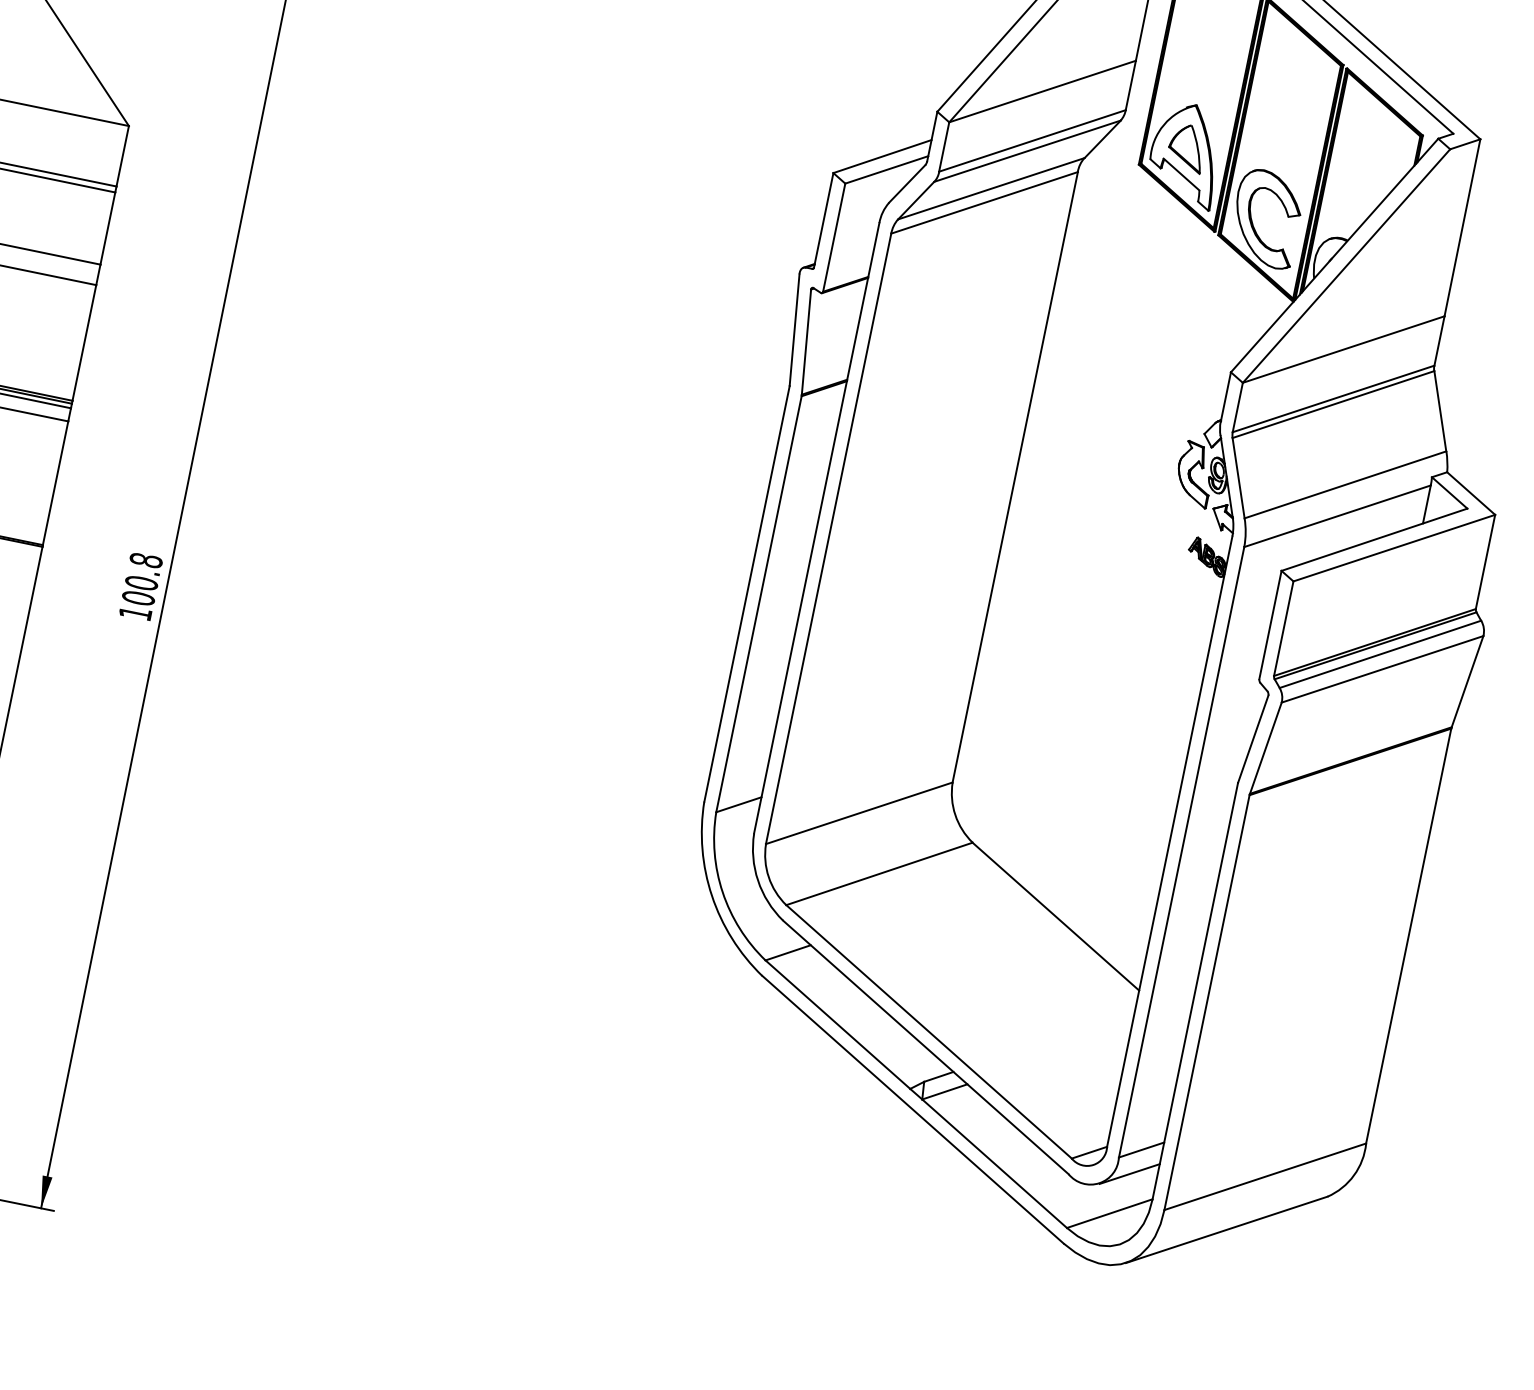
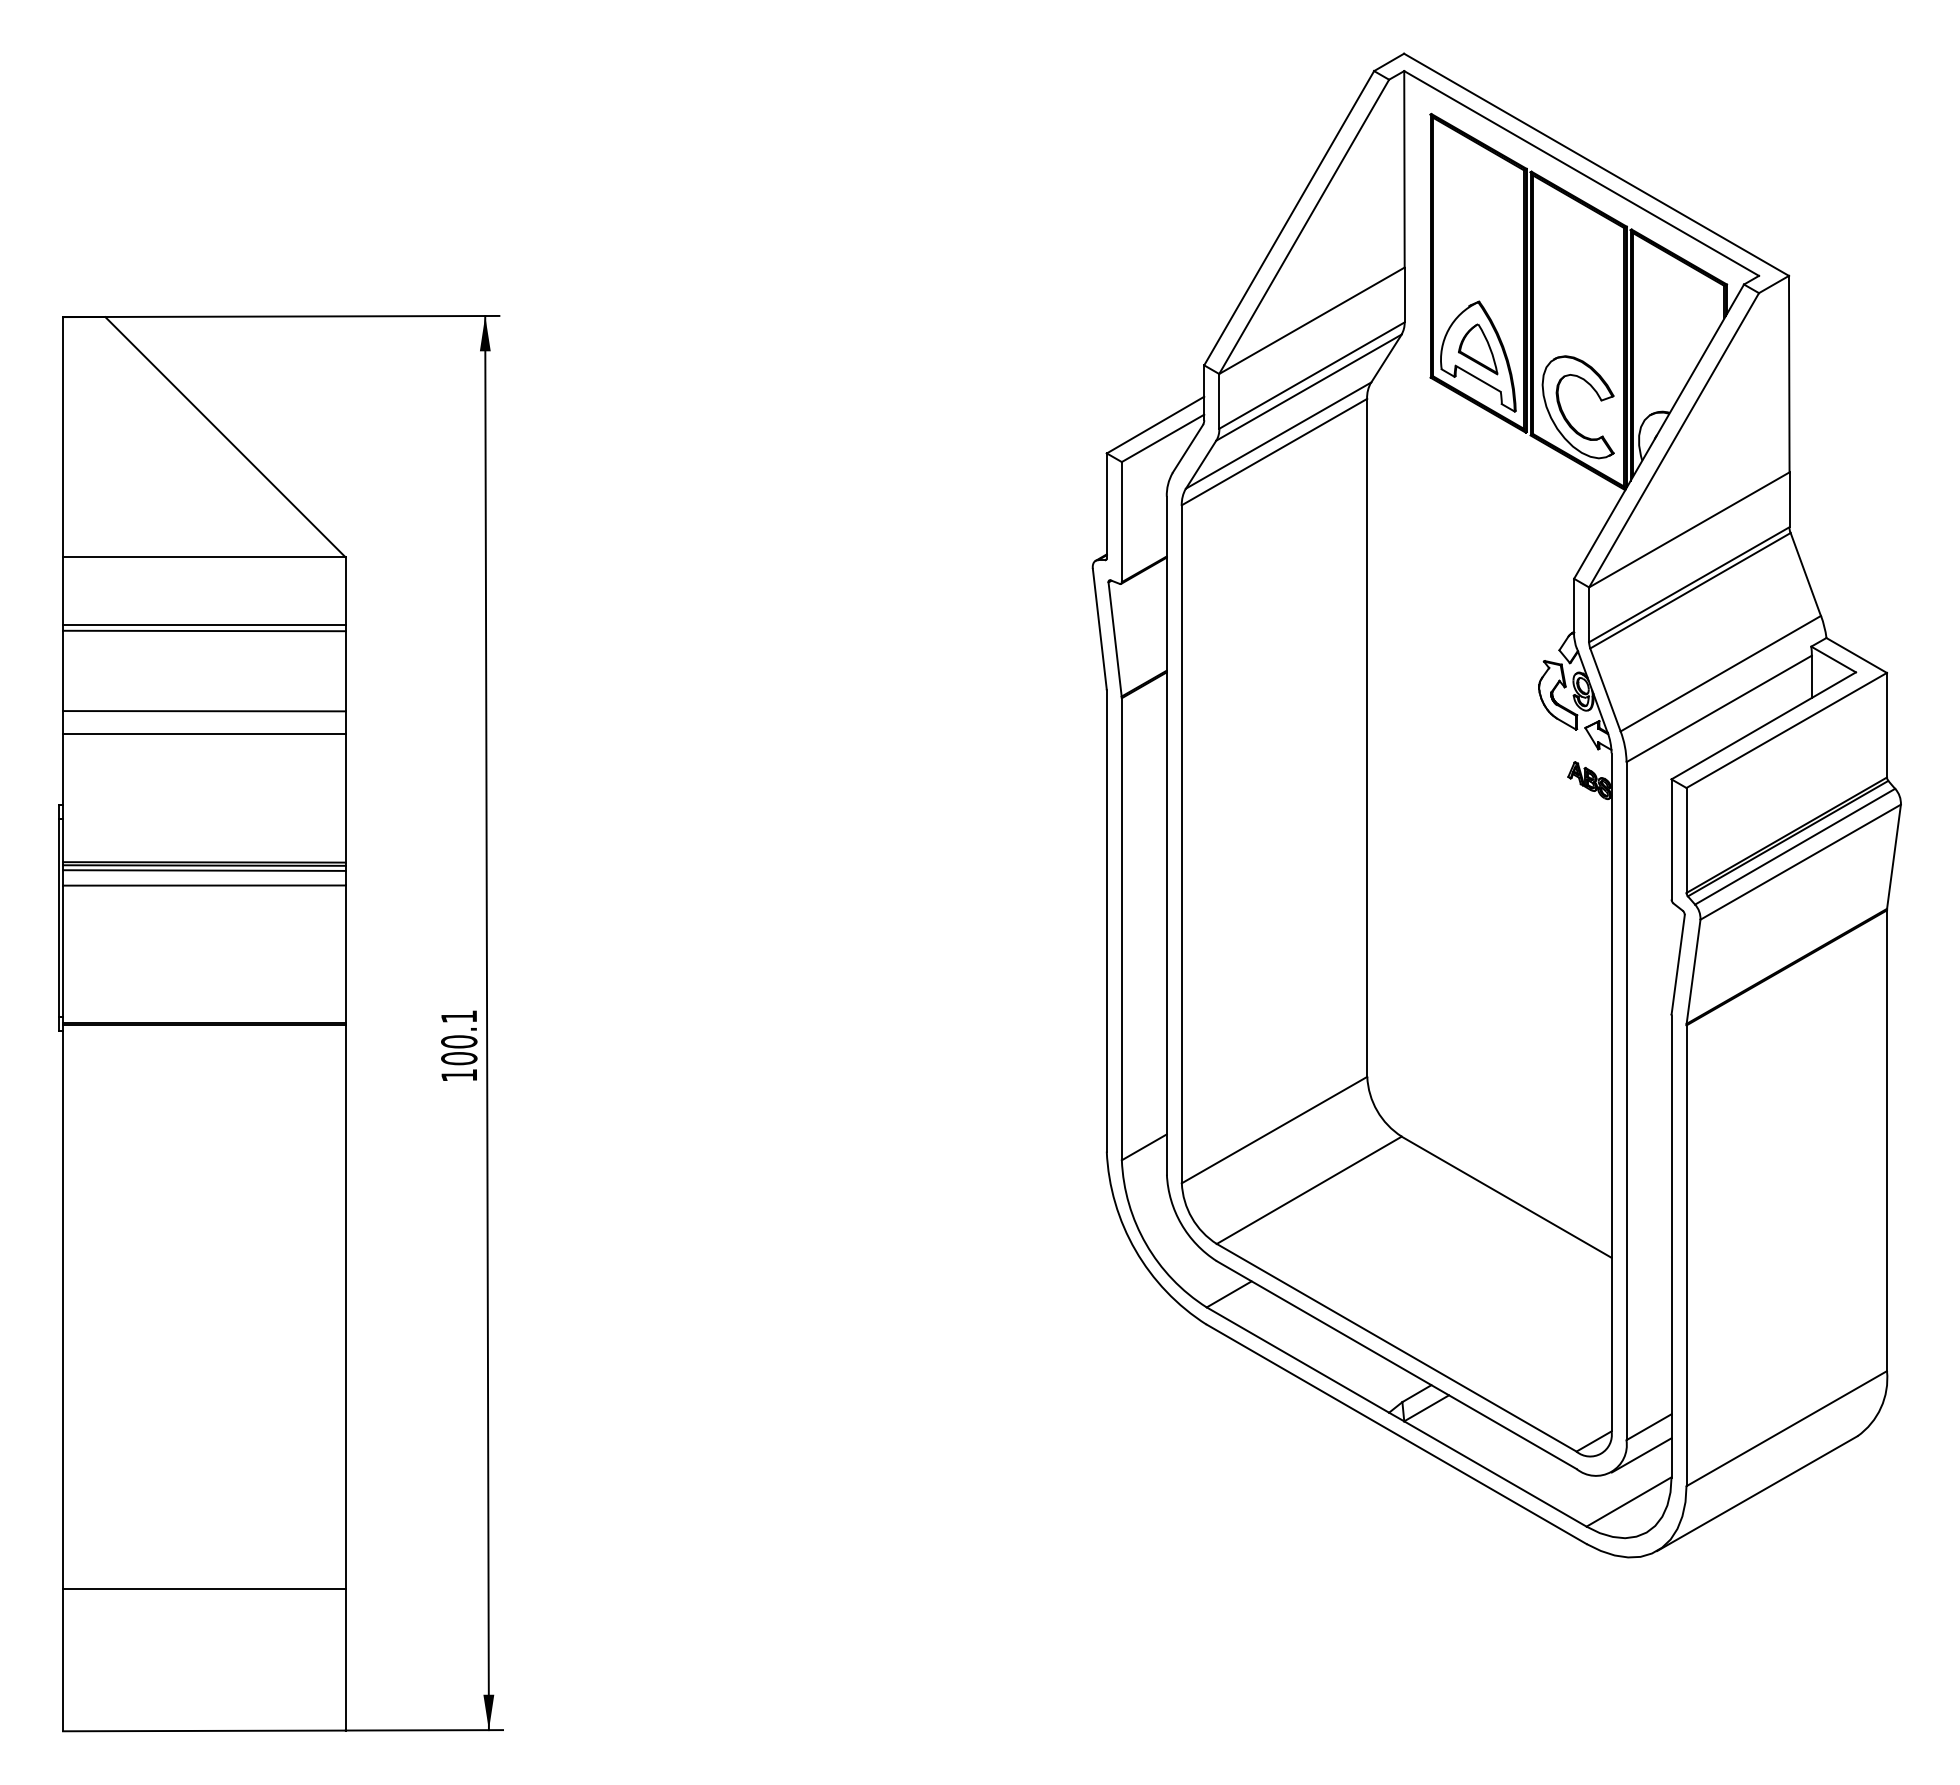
text: (146, 560) -> (459, 1016), 100.8 -> 100.1

